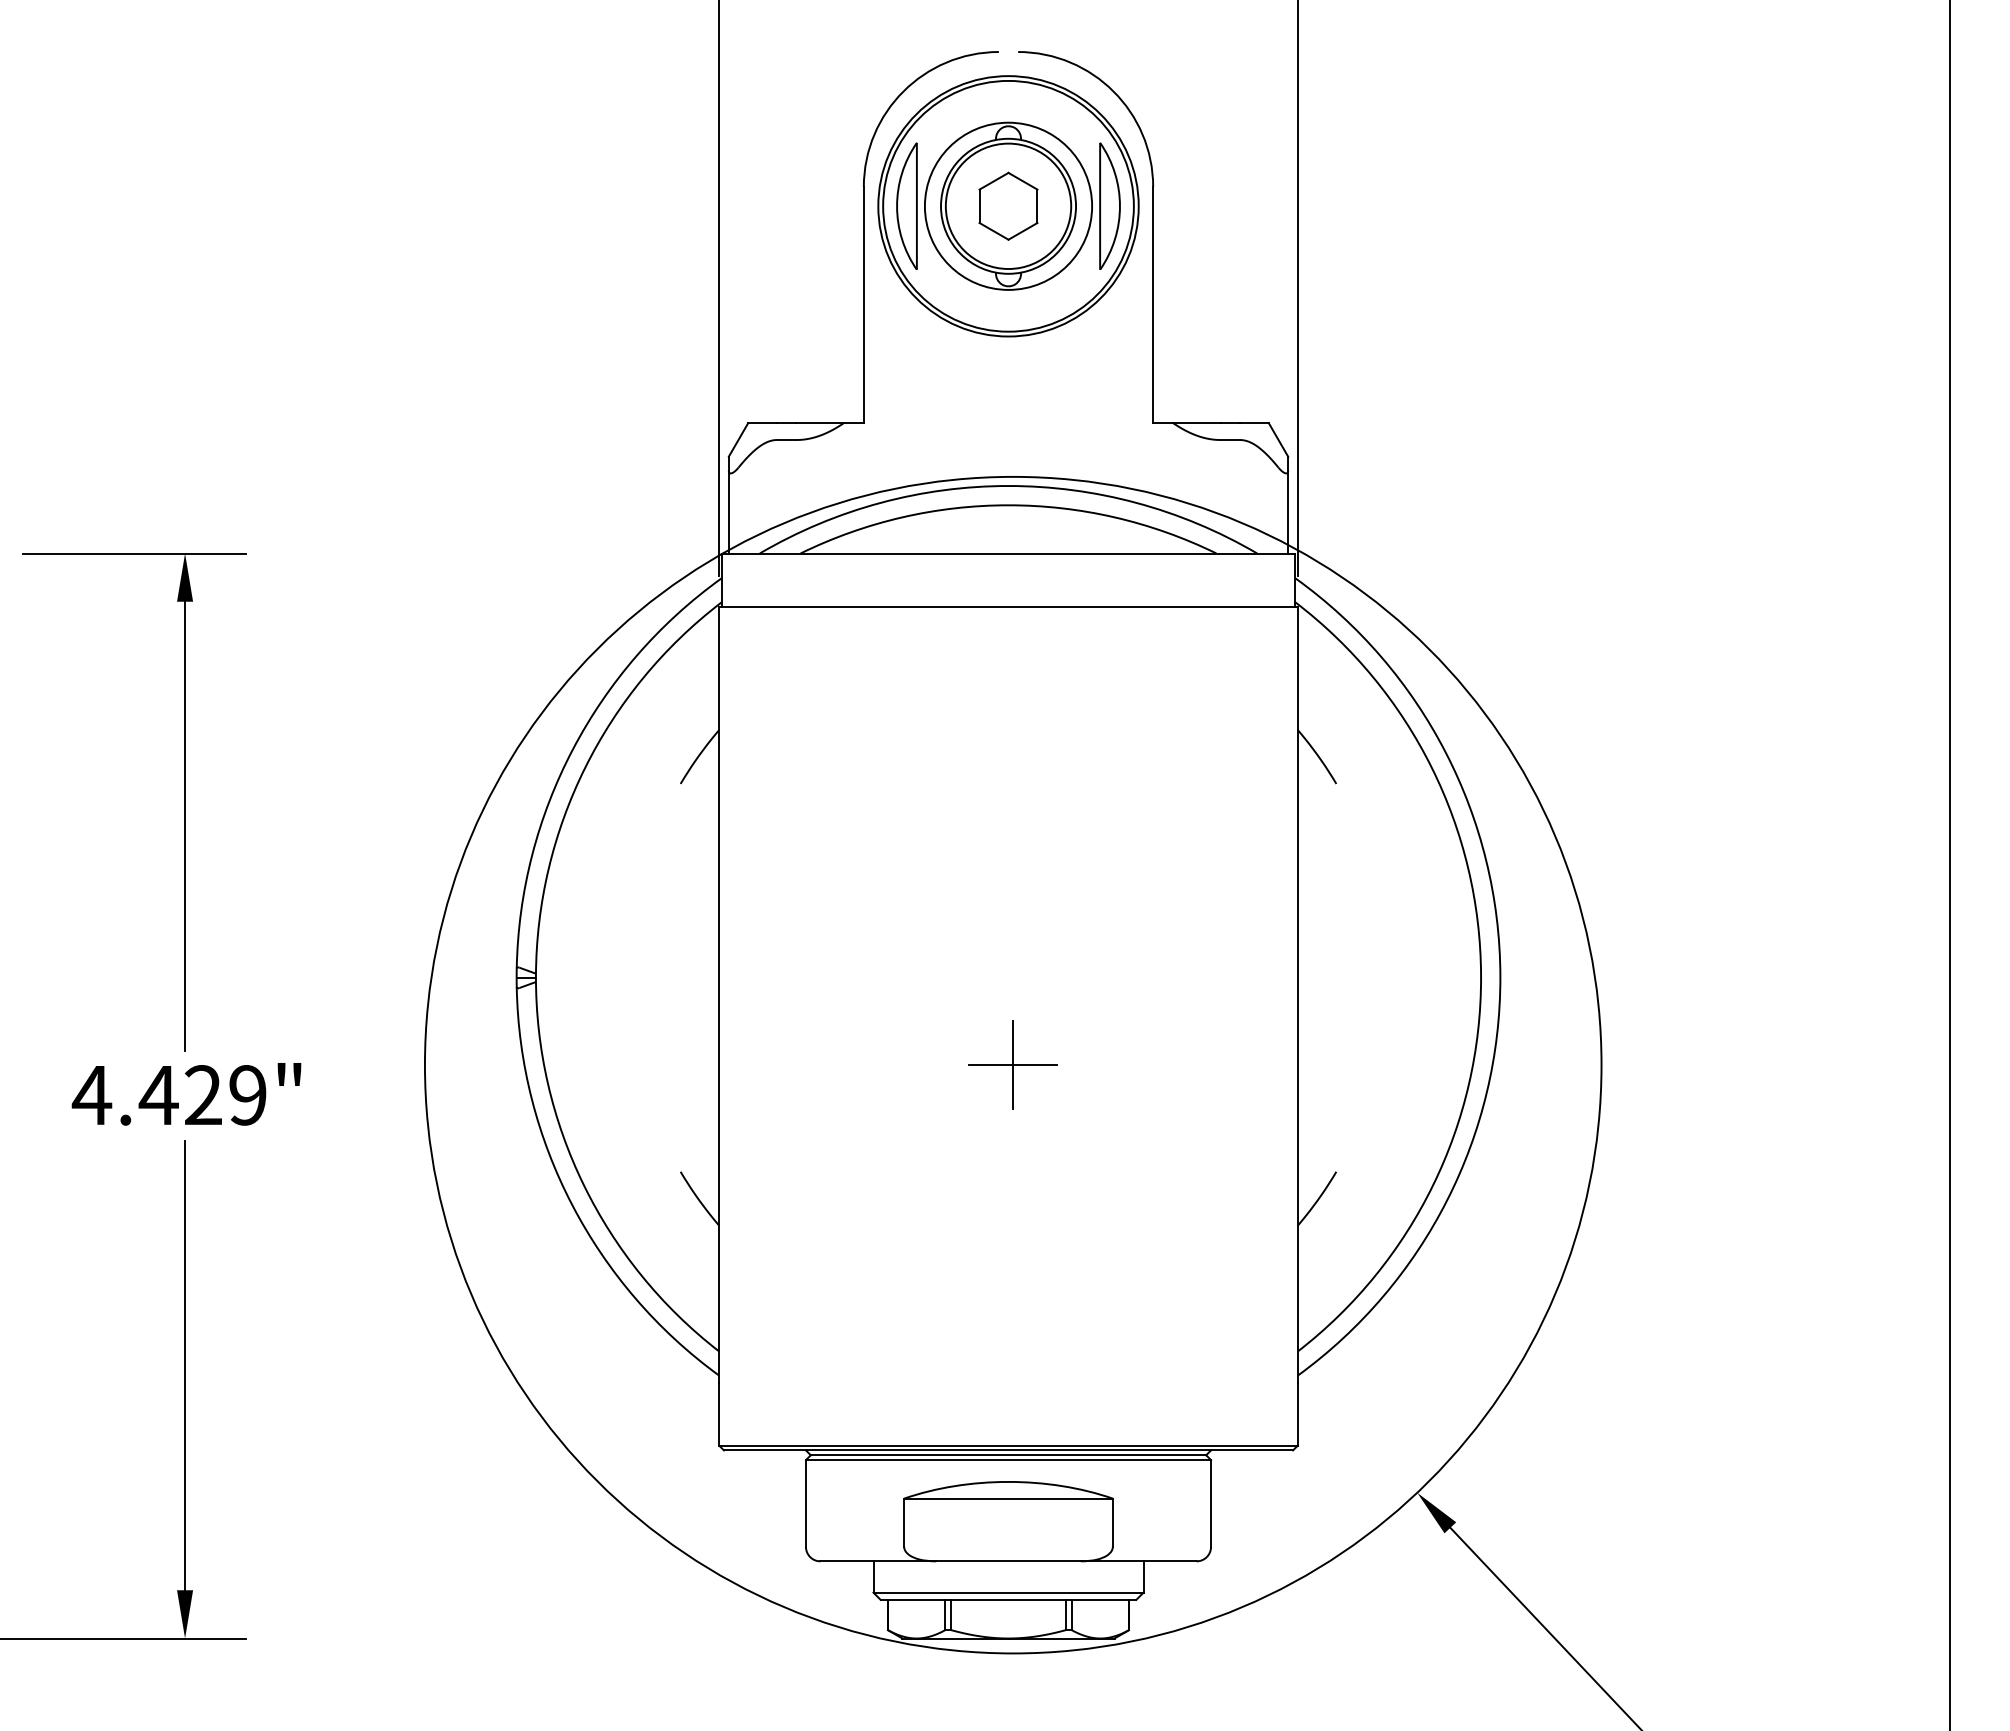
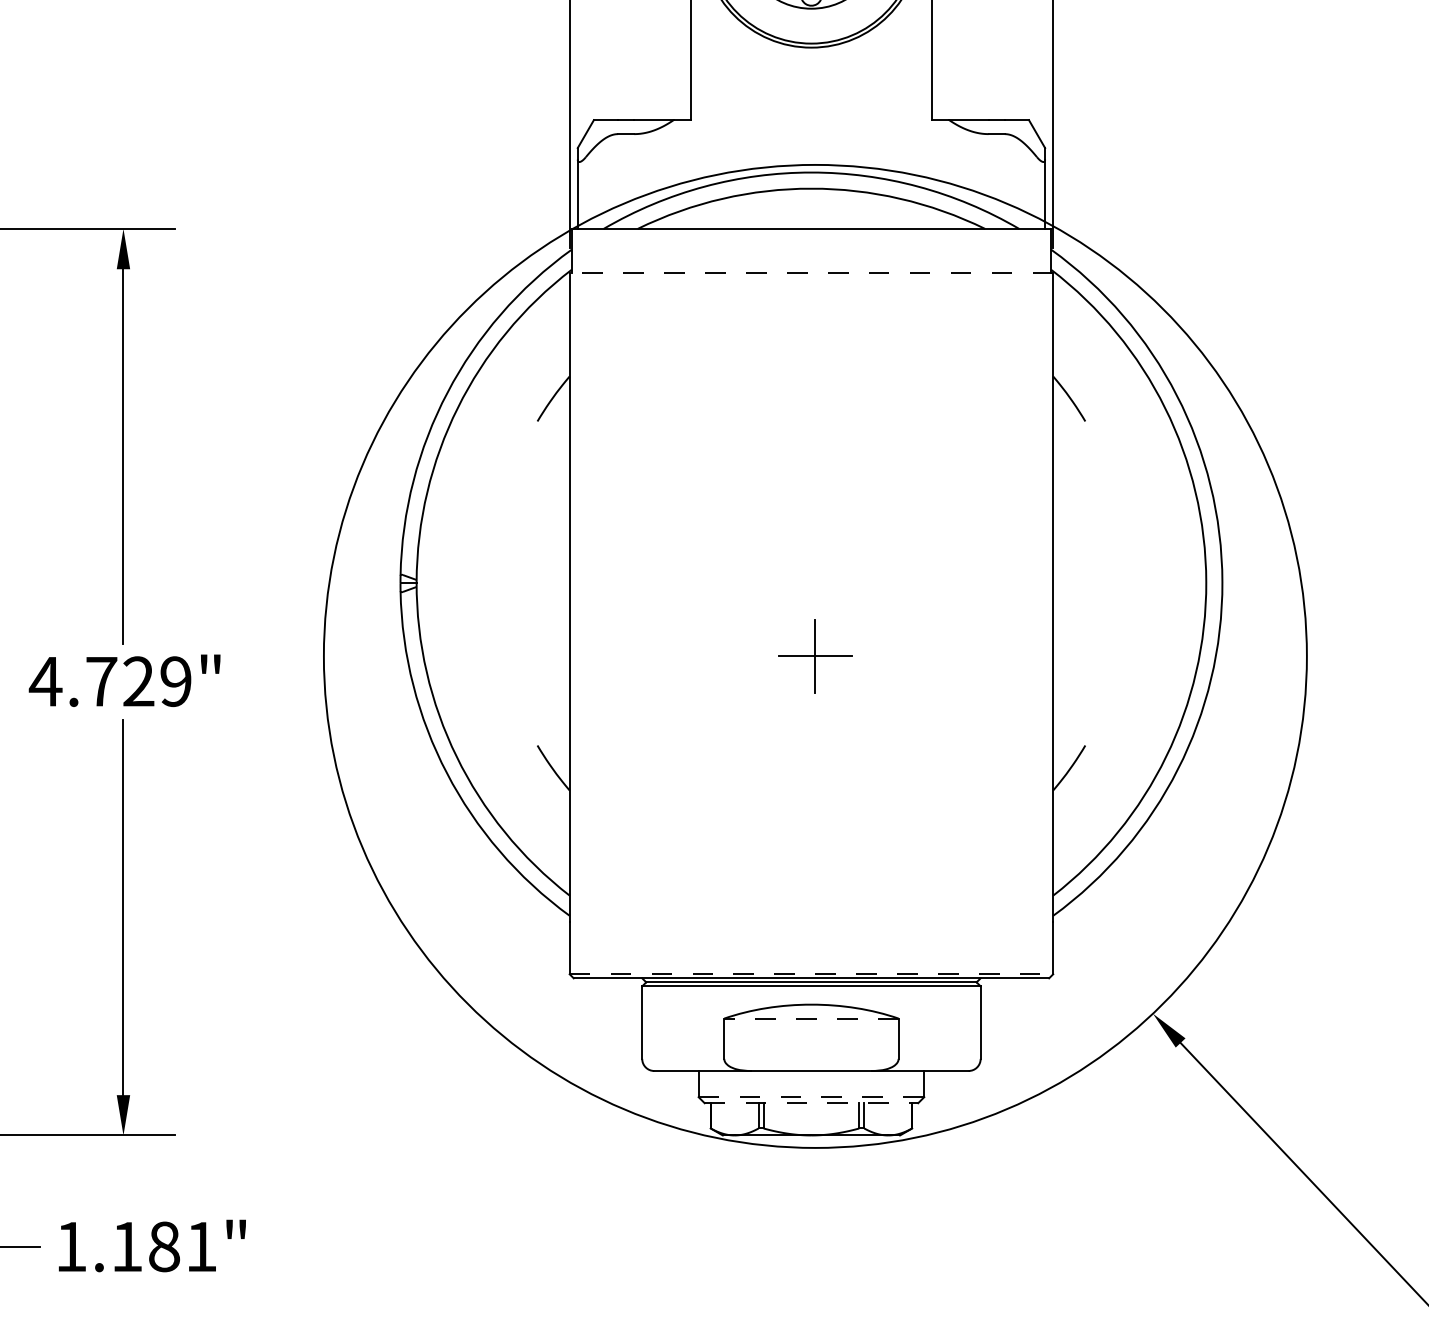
line: (1008, 606) -> (811, 273), solid -> dashed
text: (158, 1095) -> (101, 681), 4.429" -> 4.729"
line: (1009, 1445) -> (812, 974), solid -> dashed
line: (1008, 1498) -> (811, 1018), solid -> dashed
line: (1009, 1592) -> (812, 1097), solid -> dashed
line: (1008, 1599) -> (811, 1102), solid -> dashed

